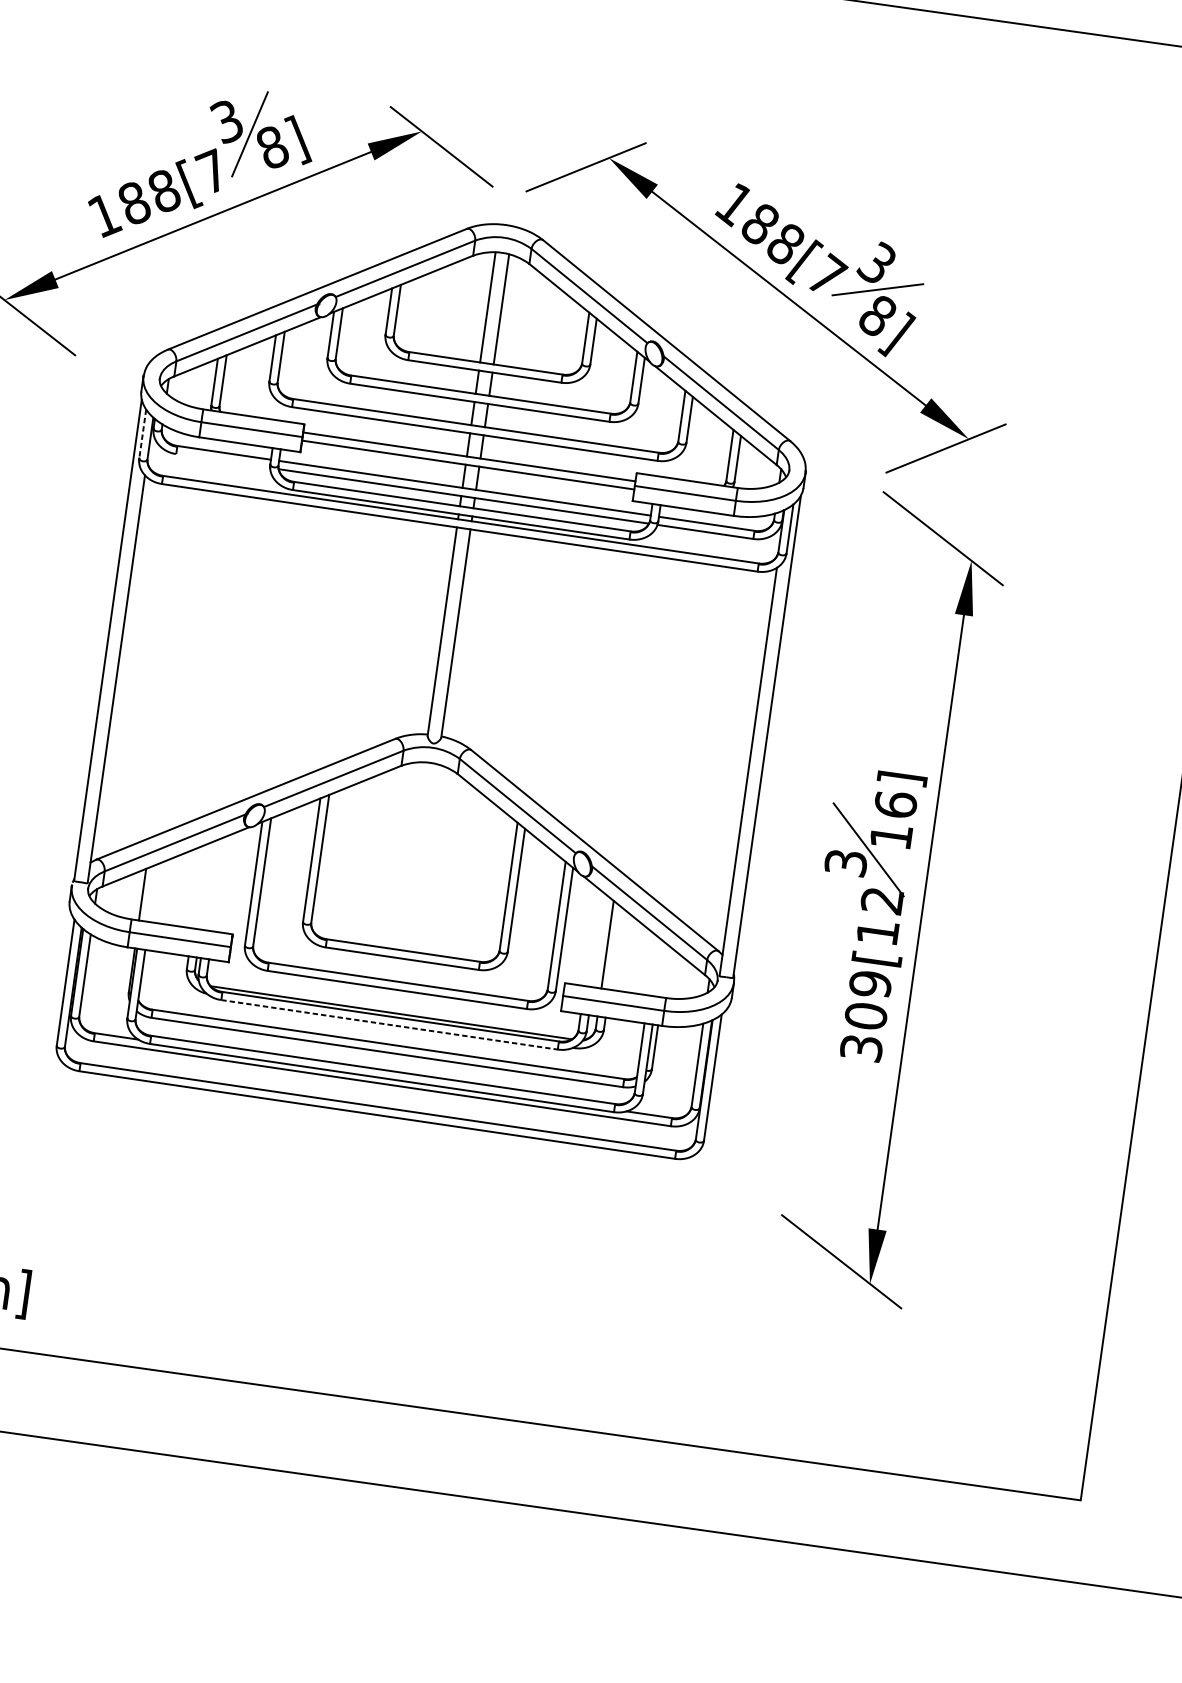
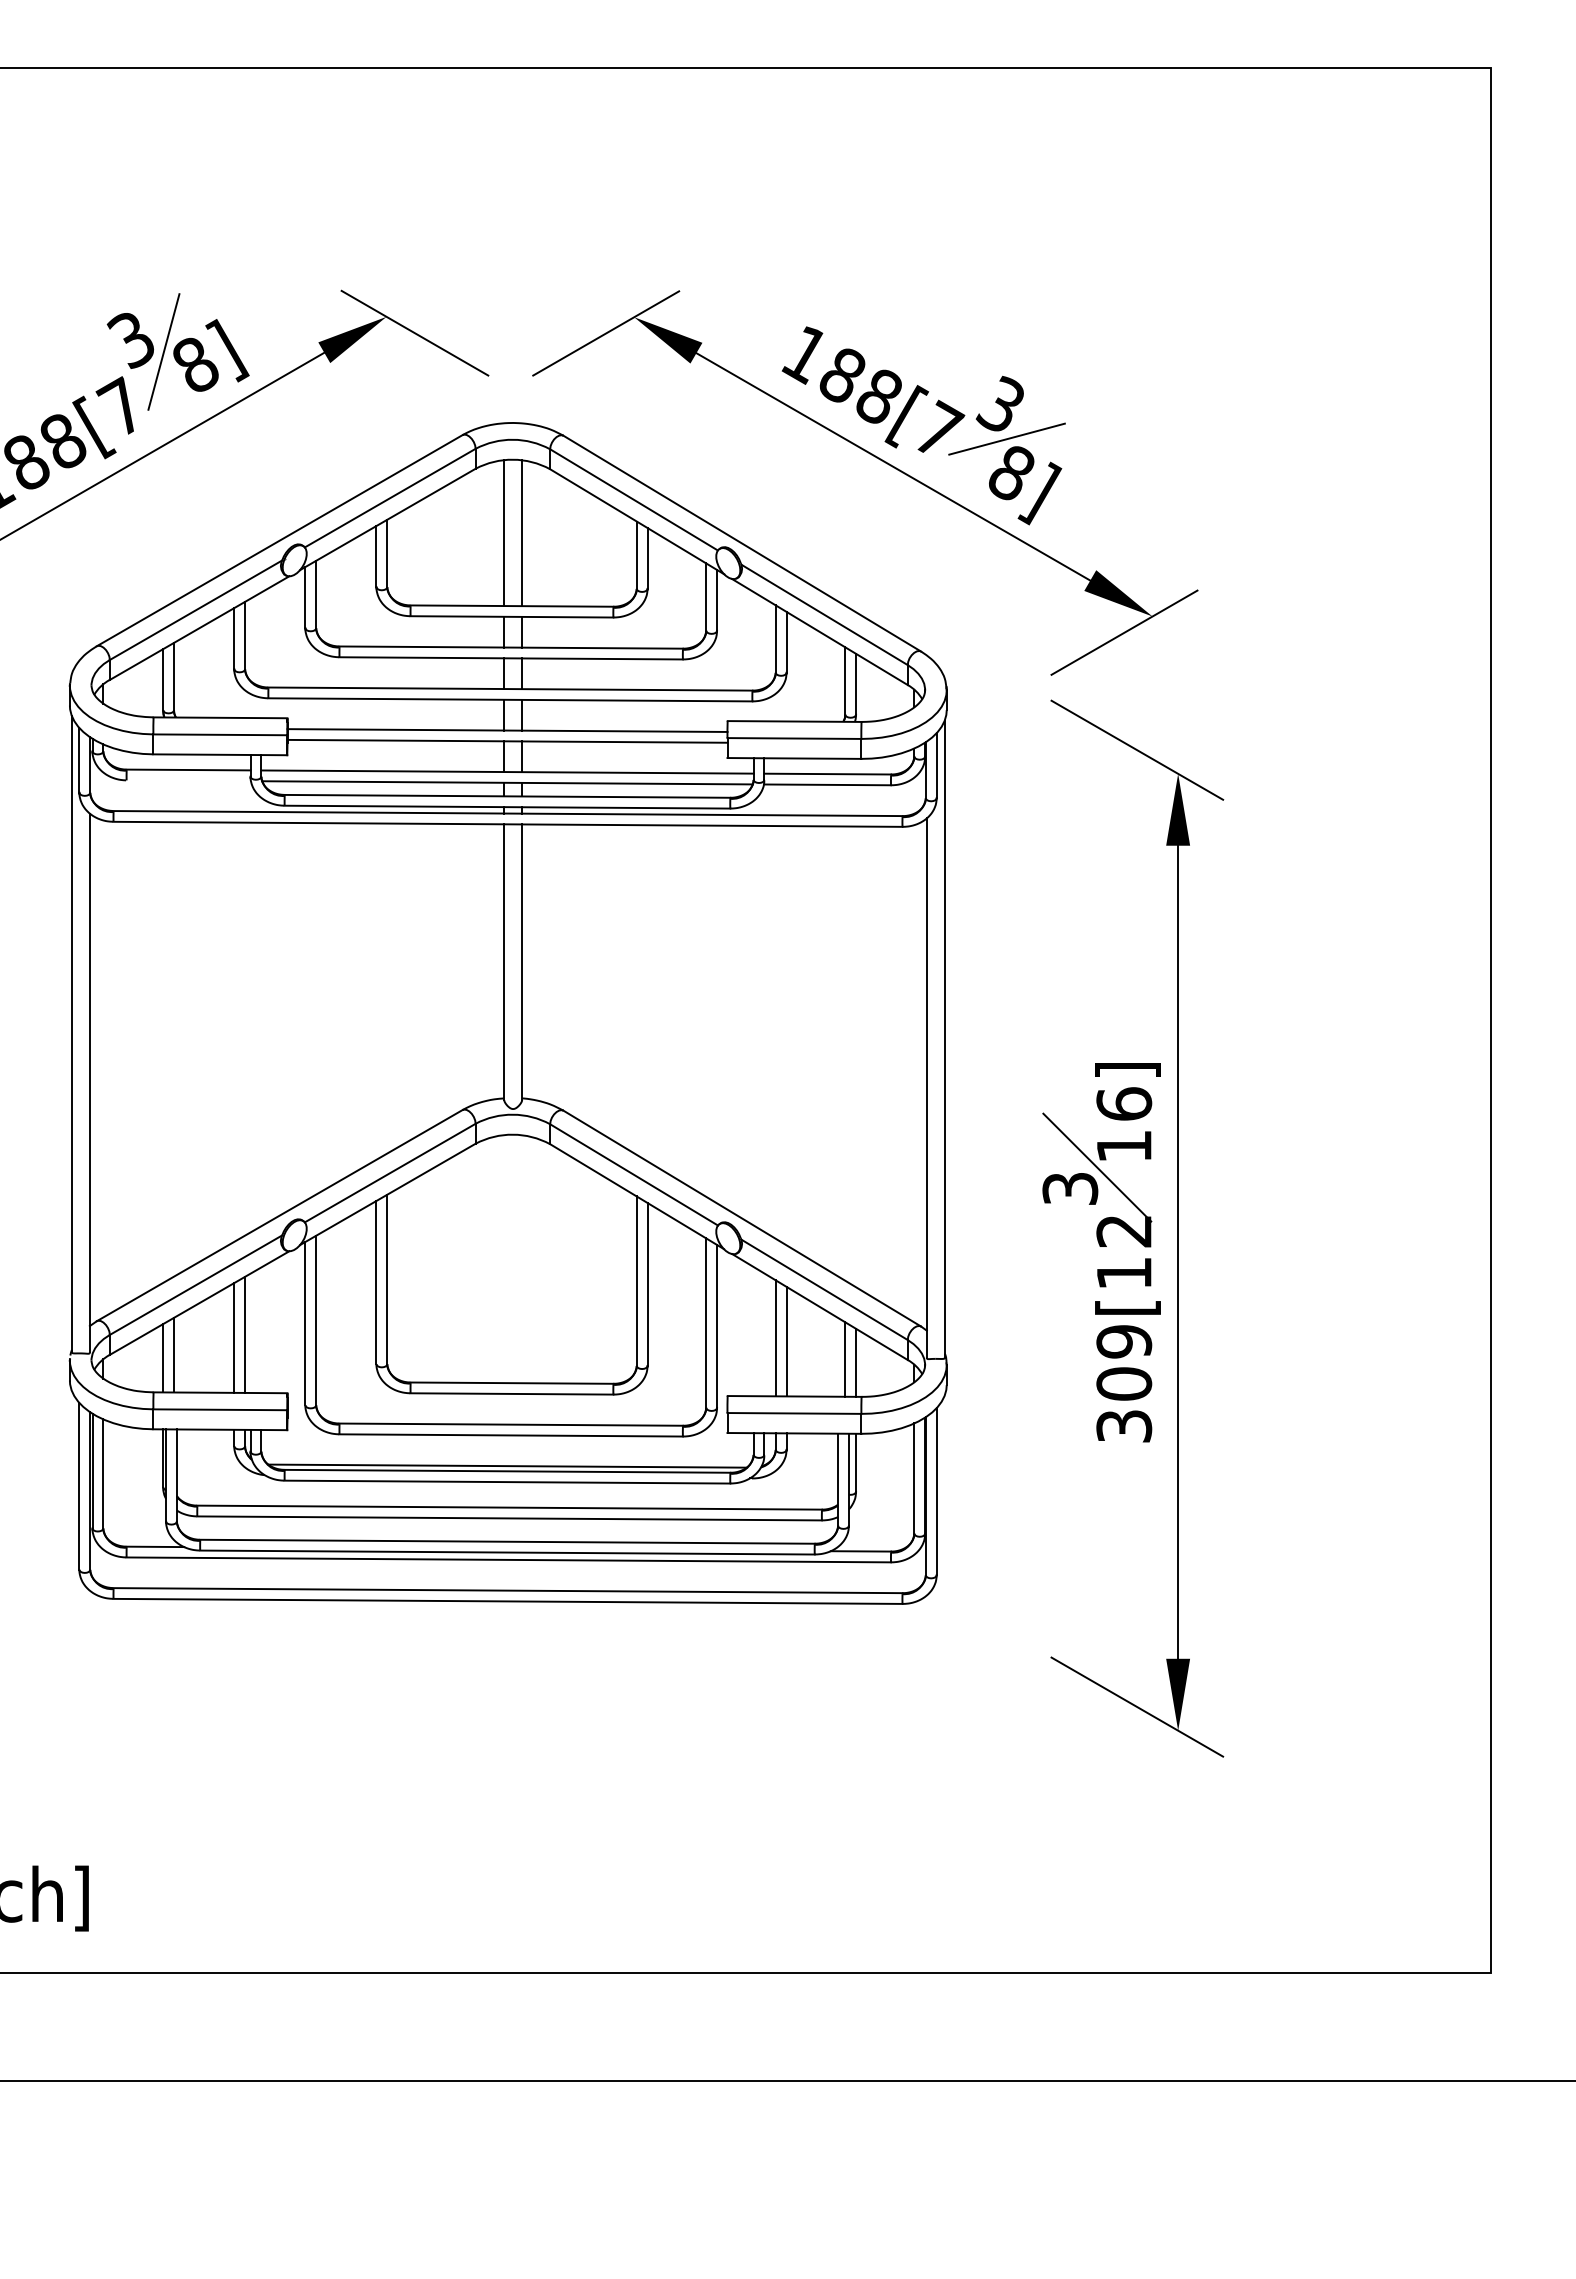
line: (142, 434) -> (79, 760), dashed -> solid
line: (207, 885) -> (245, 1334), added
line: (198, 886) -> (234, 1337), added
line: (150, 892) -> (173, 1354), added
line: (615, 948) -> (786, 1341), added
line: (658, 968) -> (845, 1359), added
line: (666, 971) -> (856, 1362), added
line: (389, 1025) -> (507, 1482), dashed -> solid

